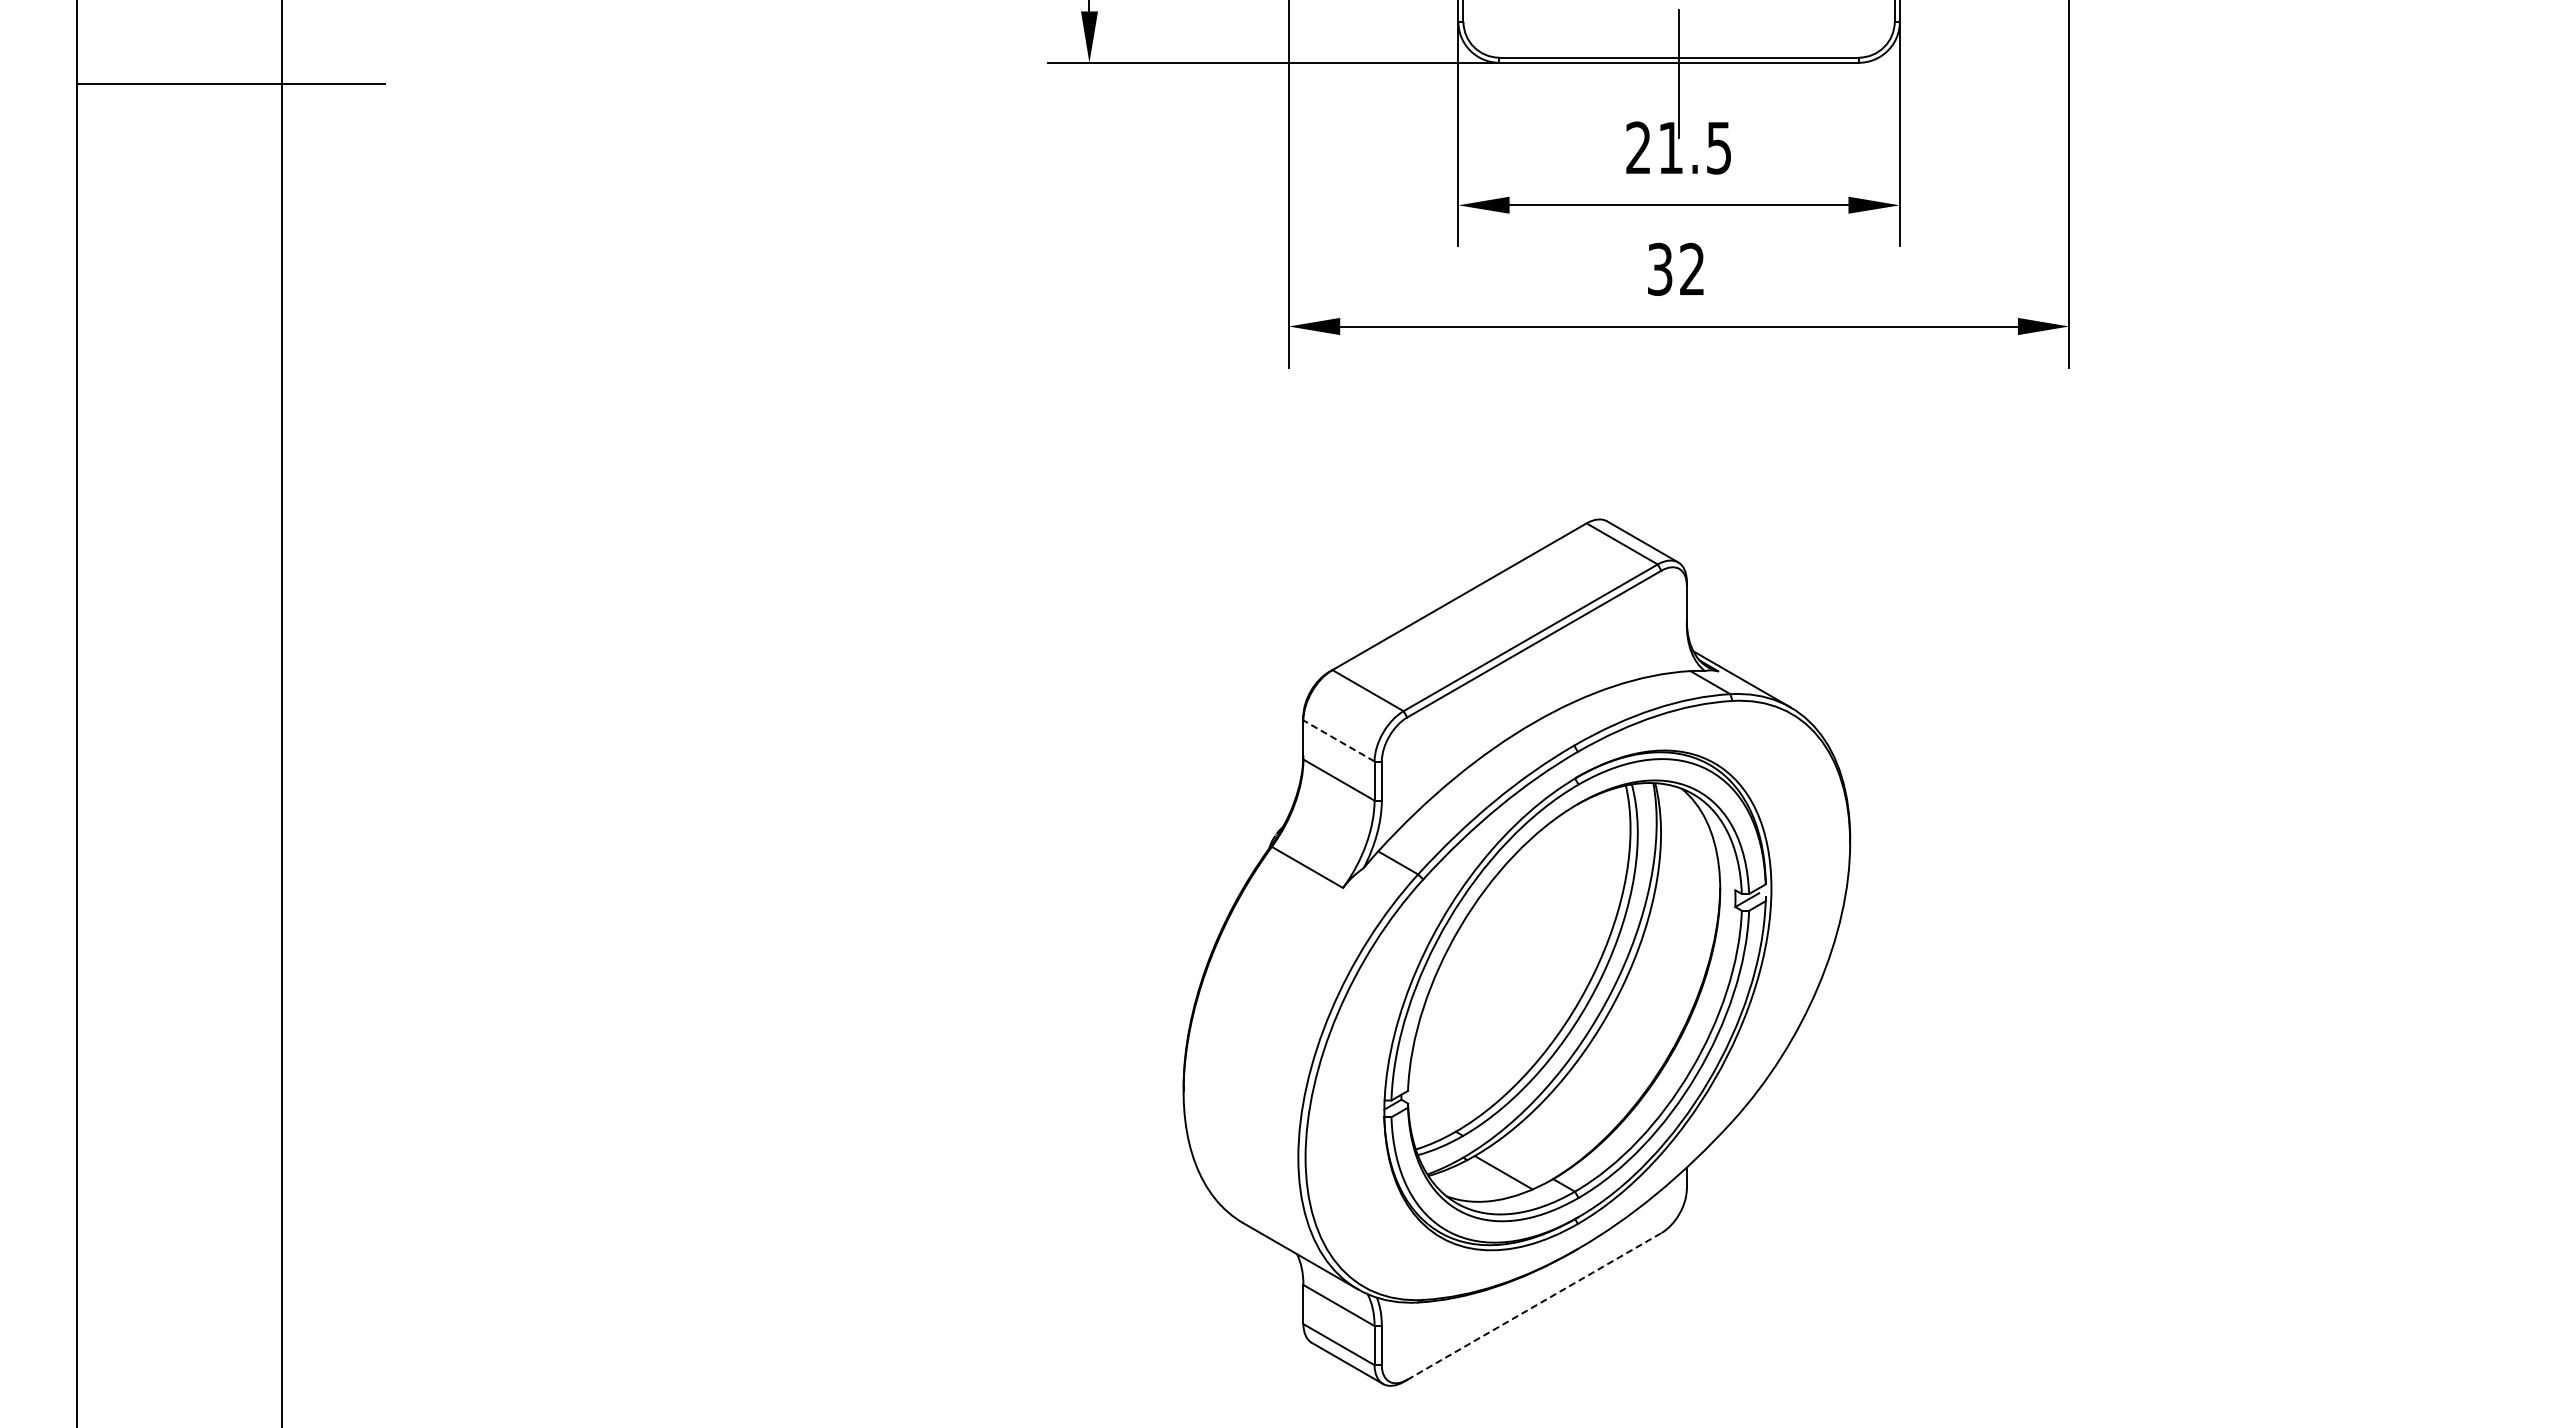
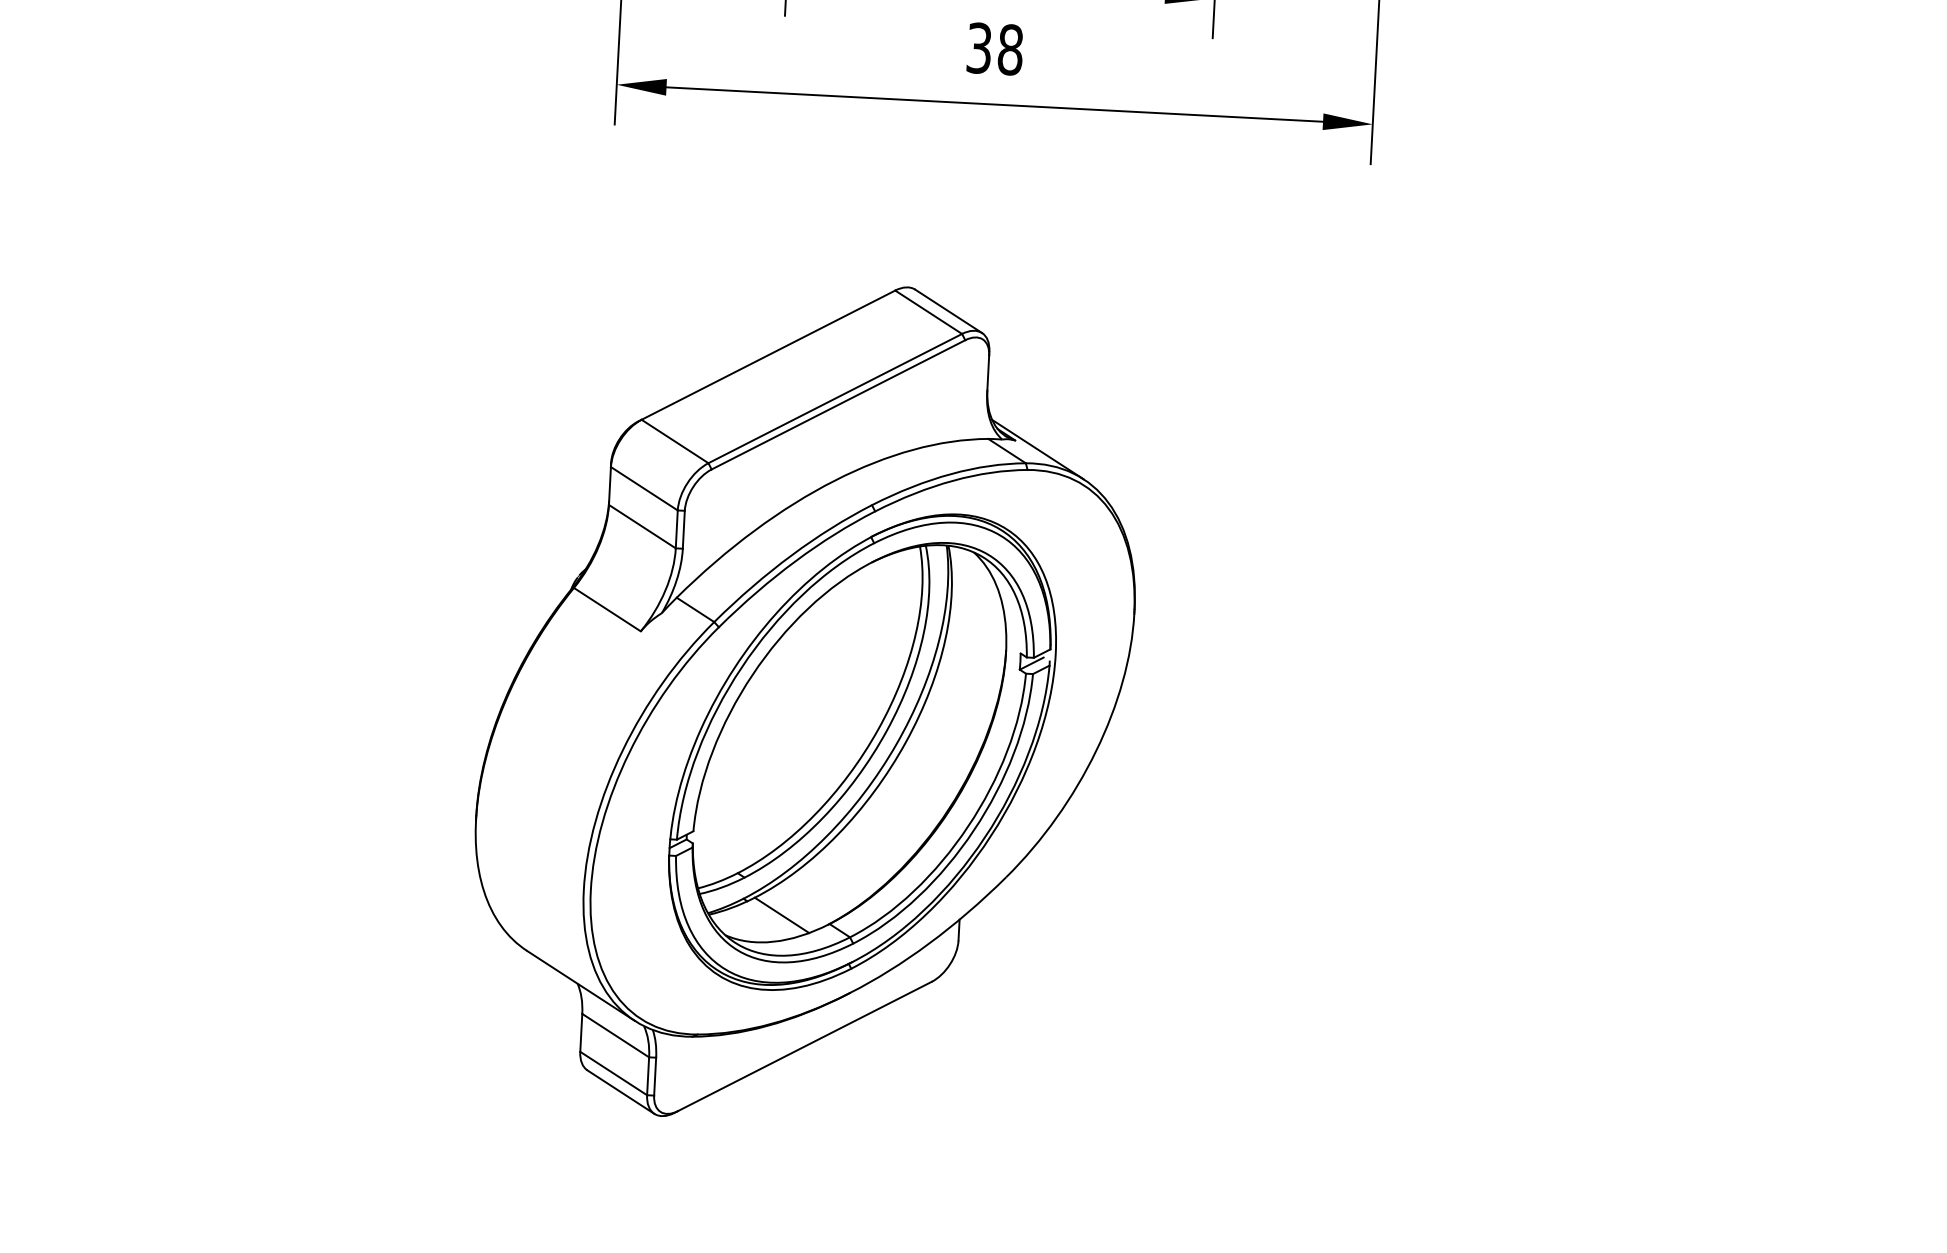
text: (1692, 268) -> (1010, 49), 32 -> 38
line: (1338, 740) -> (643, 488), dashed -> solid
line: (1534, 1306) -> (805, 1046), dashed -> solid

